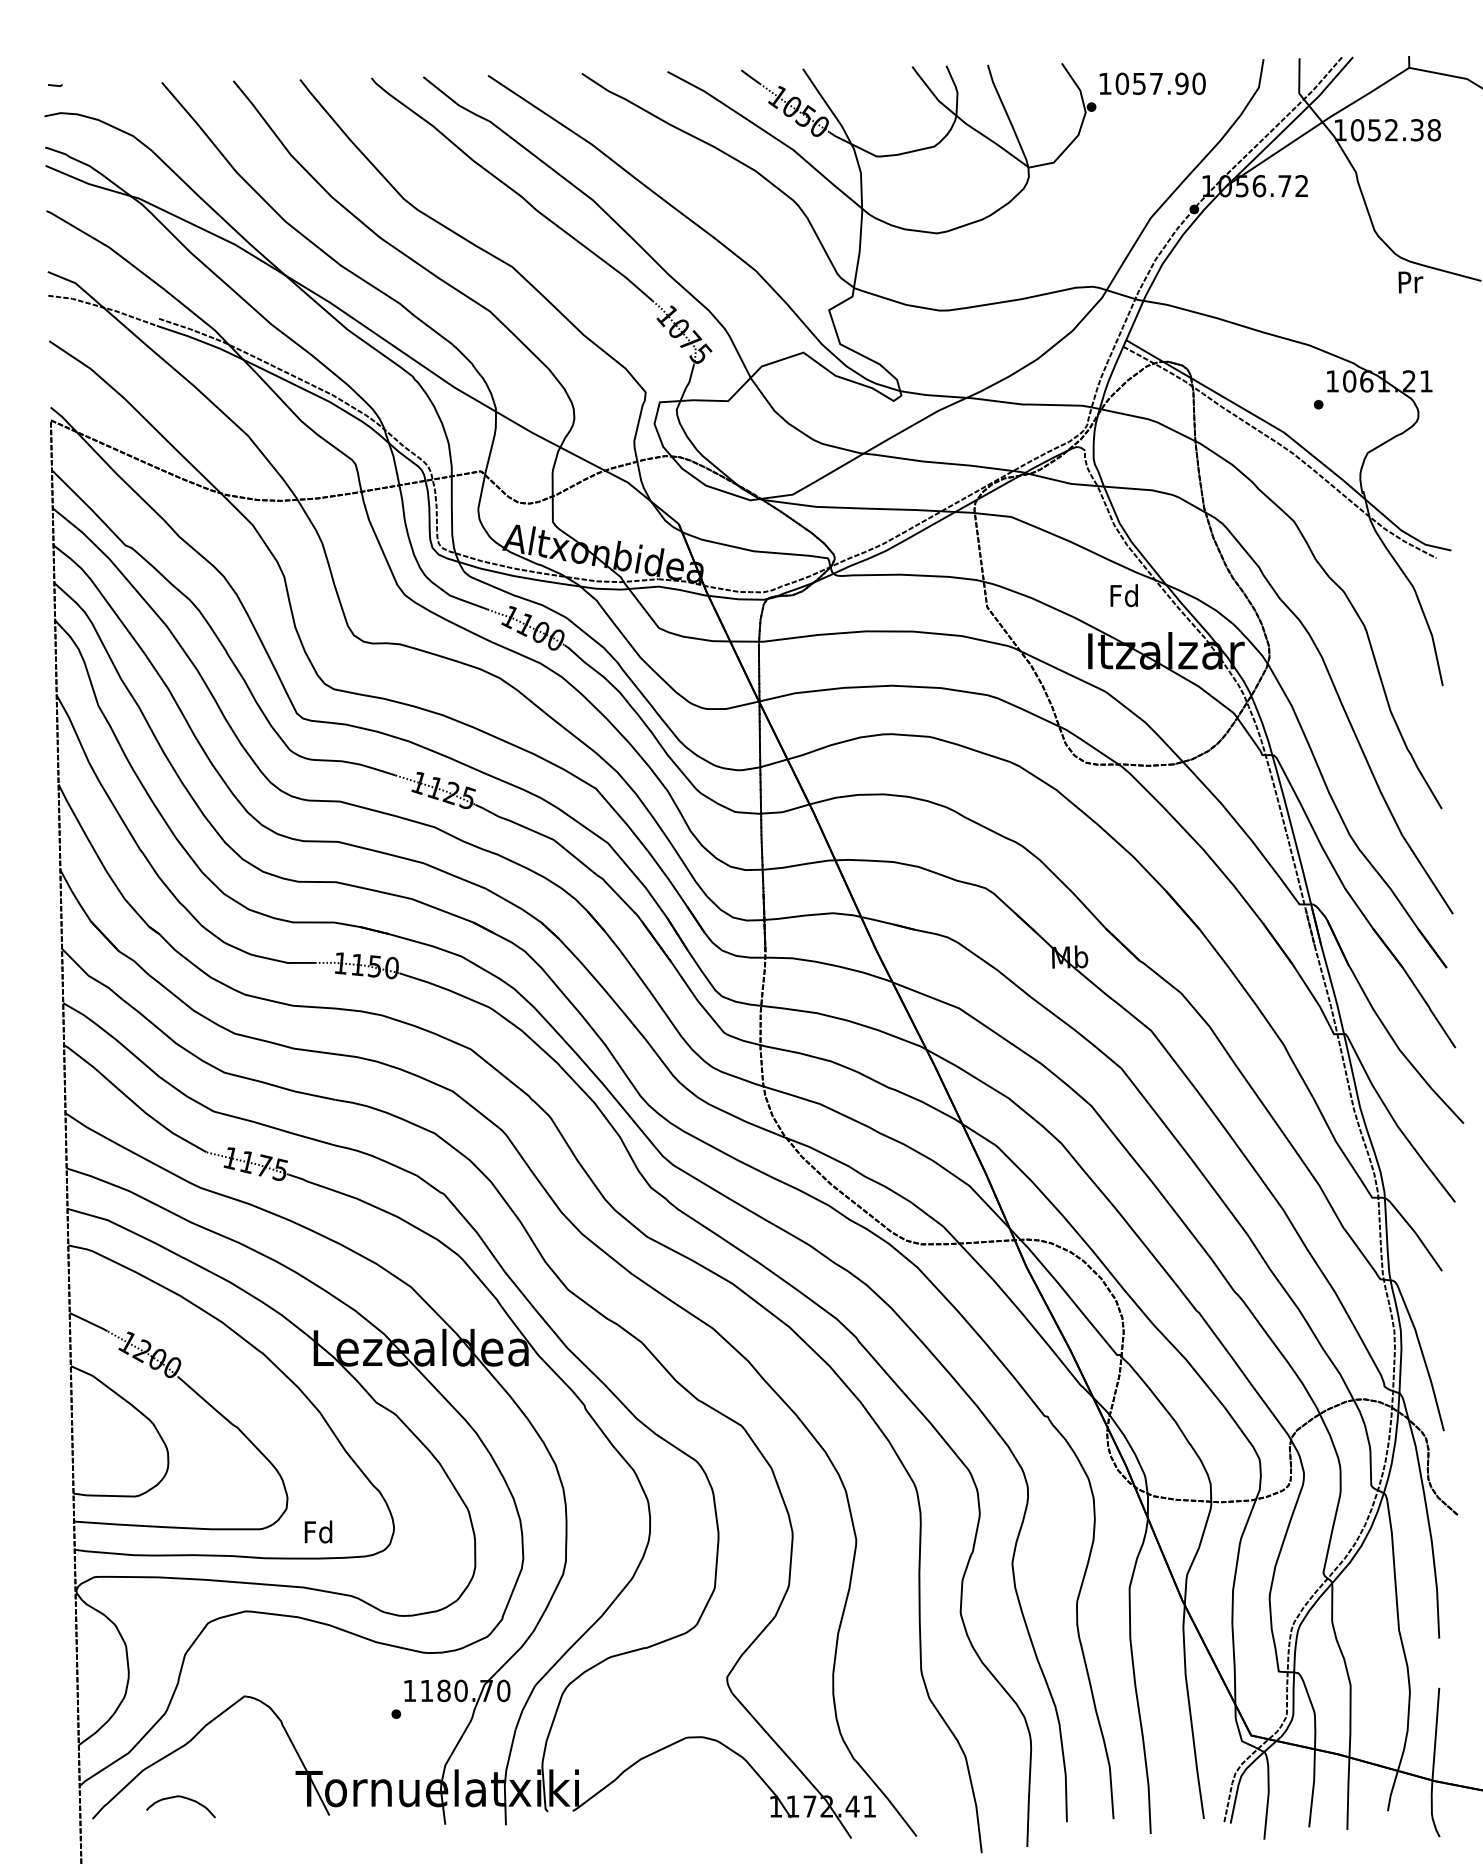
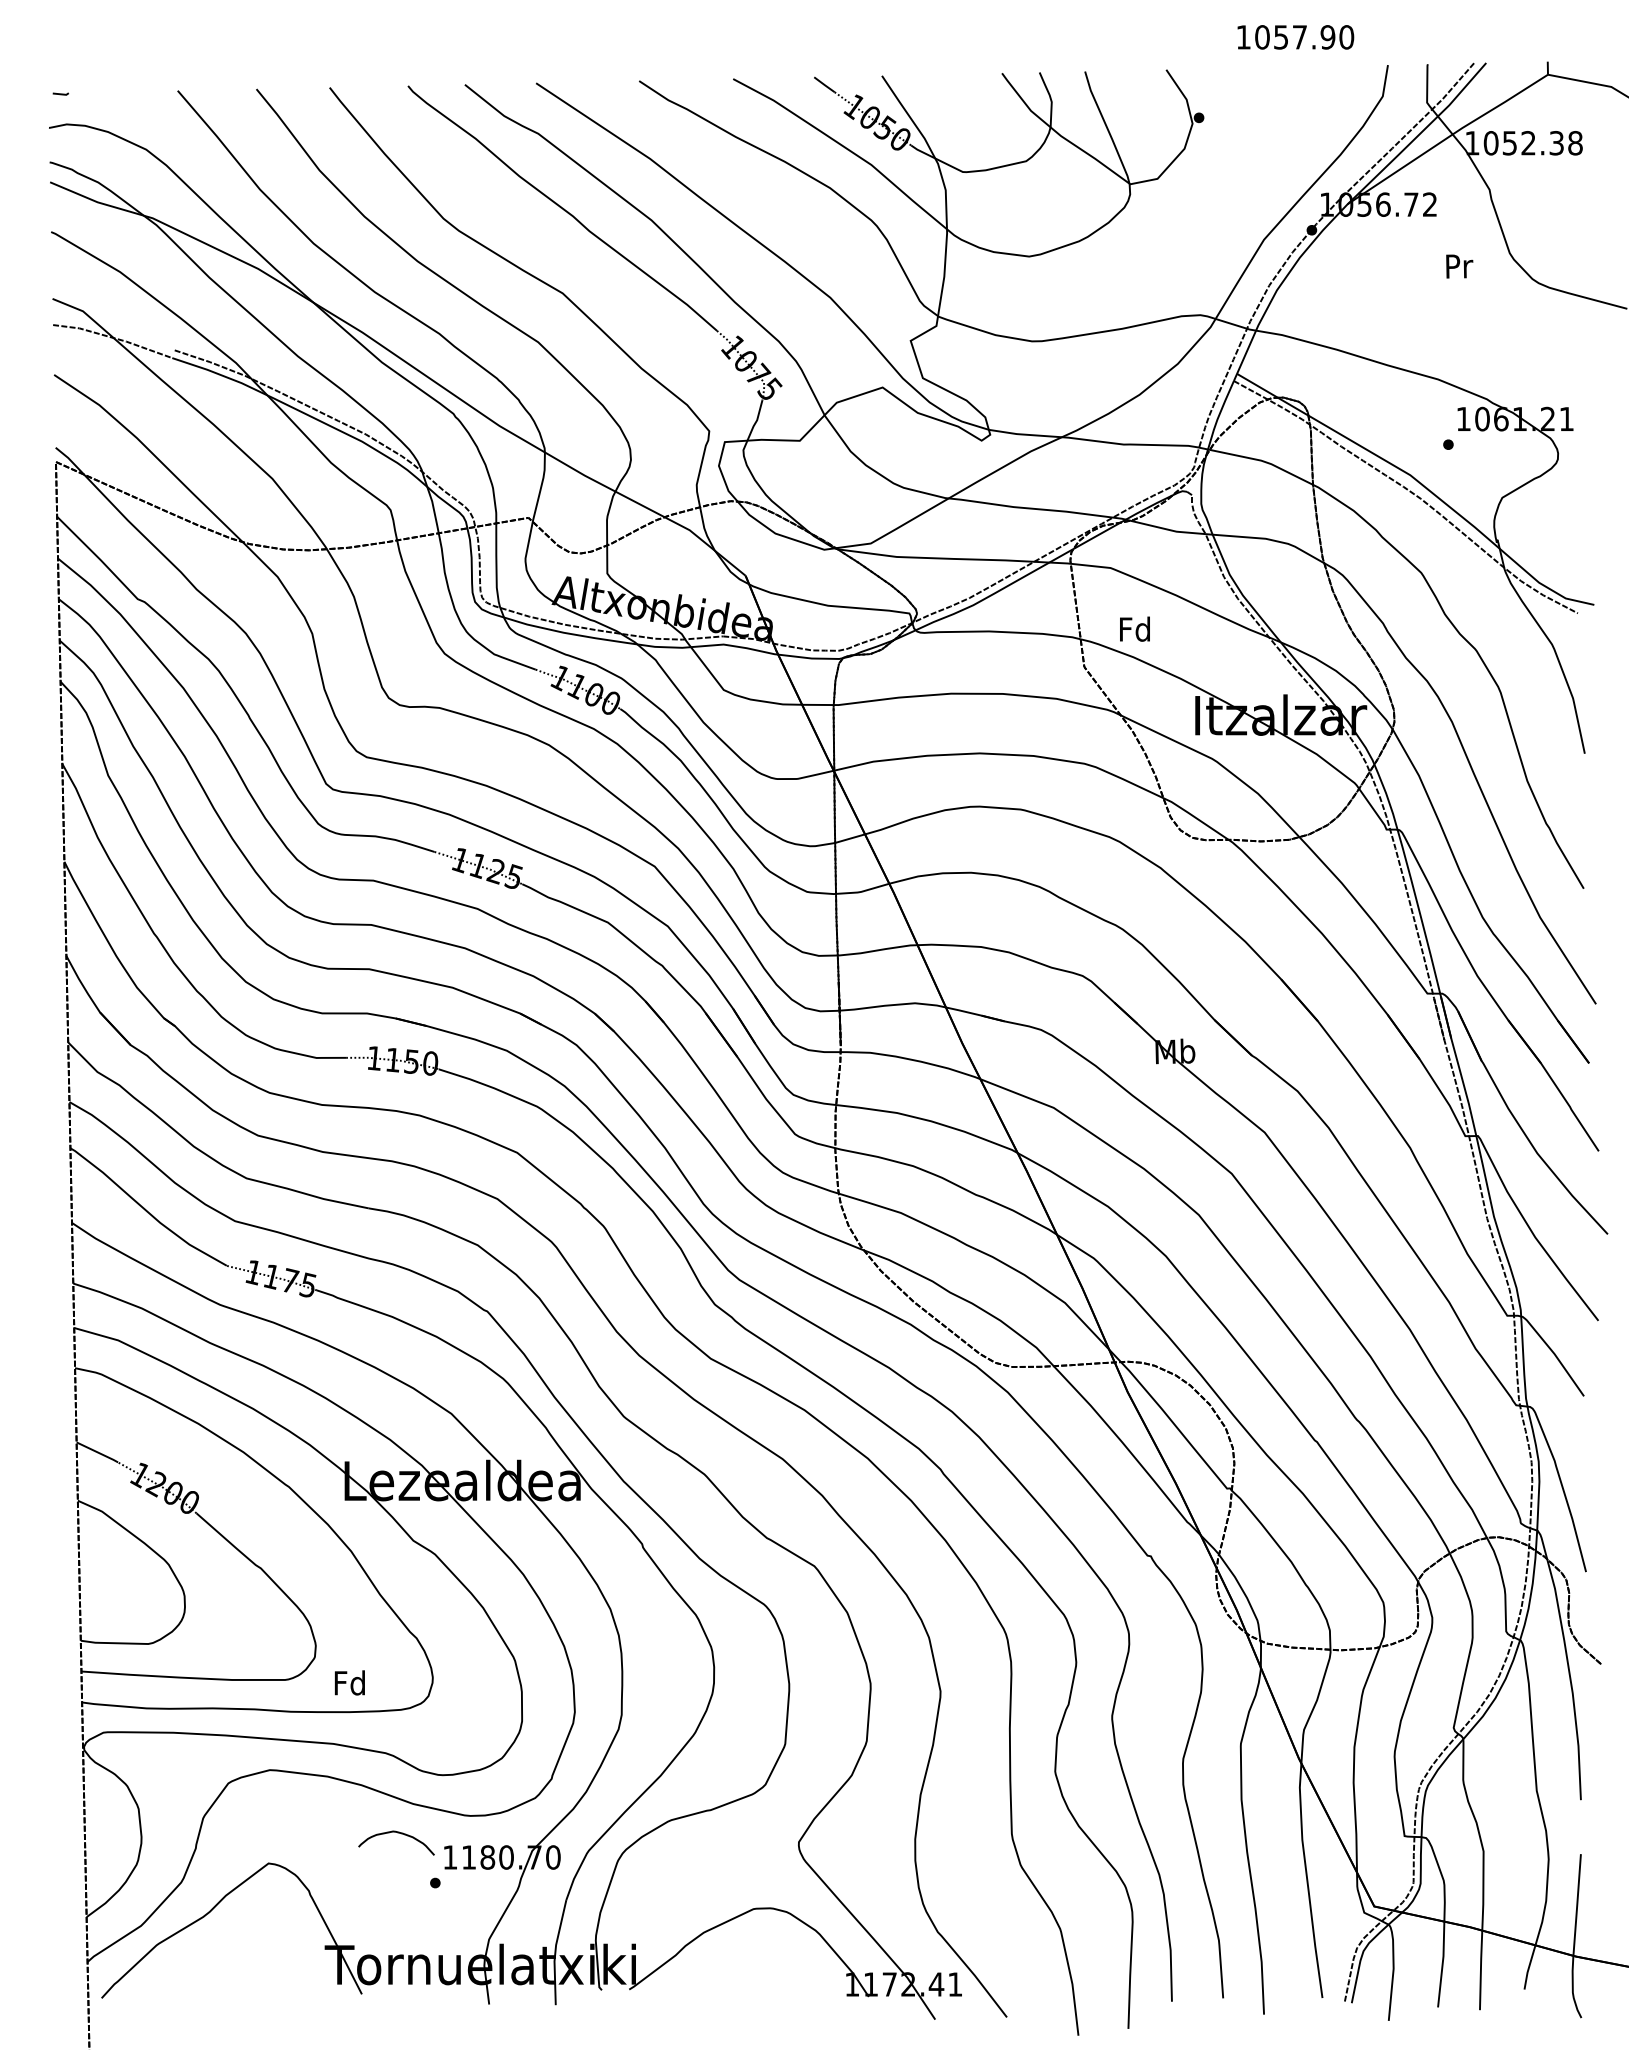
text: (1152, 83) -> (1295, 36), moved
text: (1410, 282) -> (1459, 266), moved
text: (1123, 595) -> (1134, 629), moved
curve: (183, 1798) -> (399, 1833), moved

